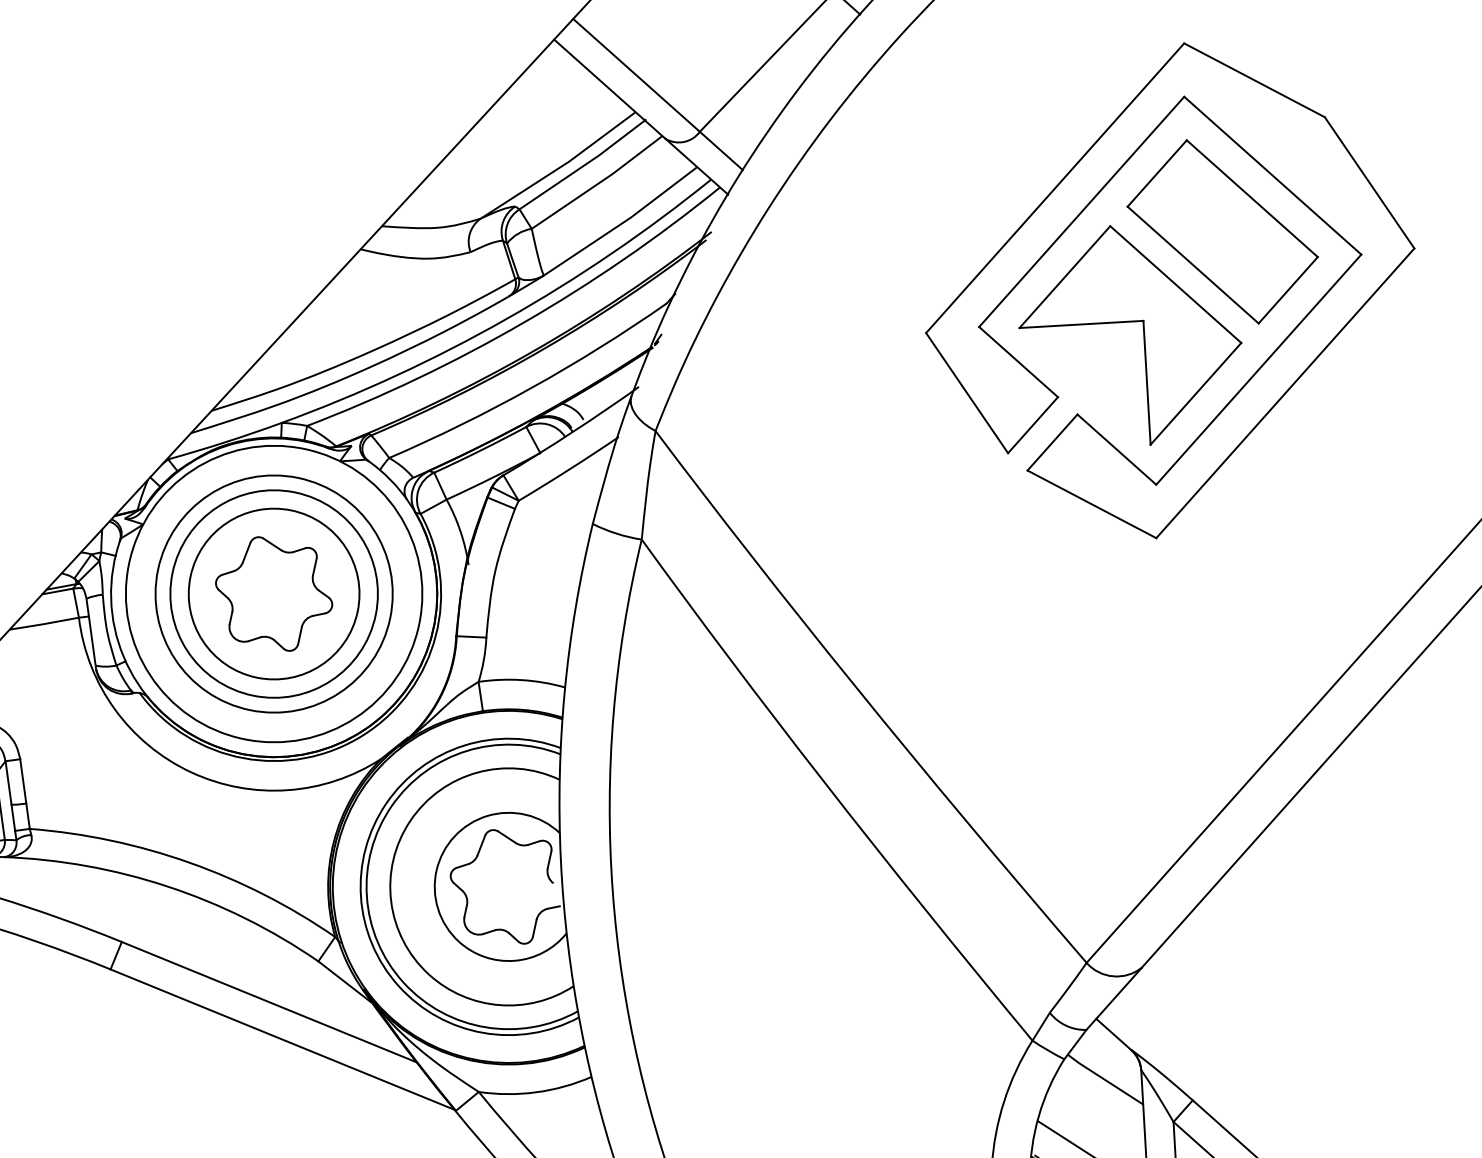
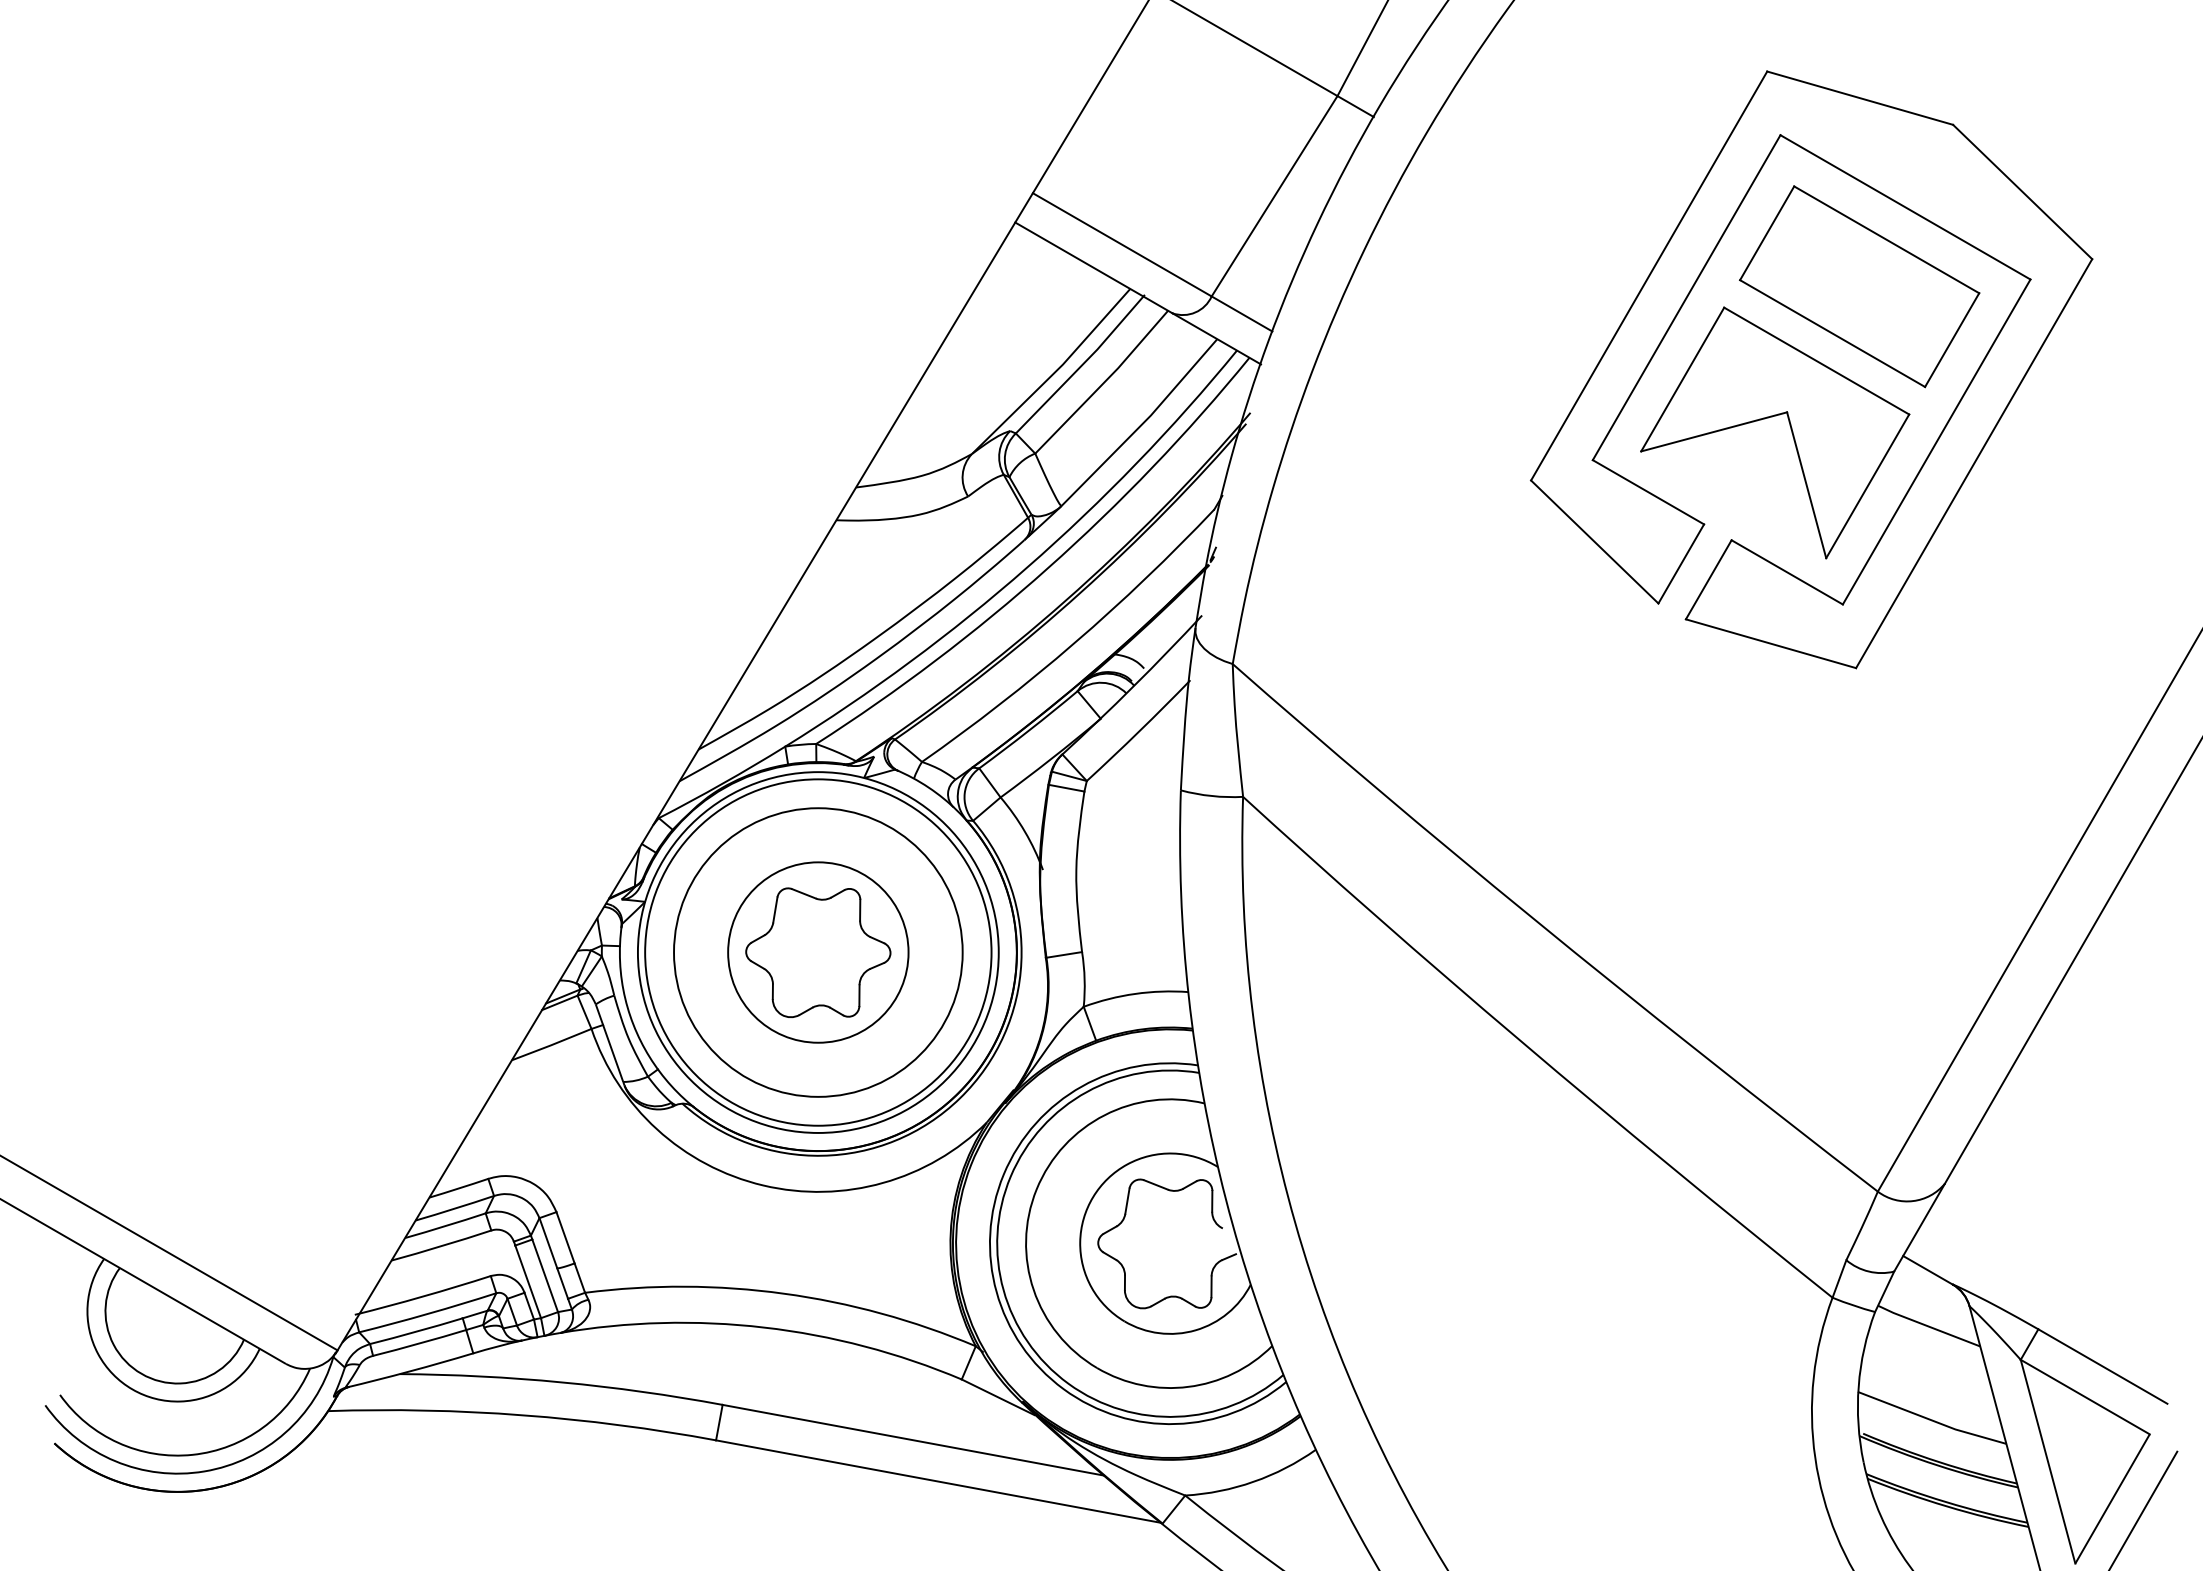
circle: (274, 594) -> (818, 952), size x0.71
circle: (274, 594) -> (818, 952), size x1.67

